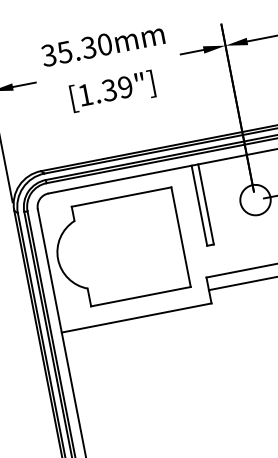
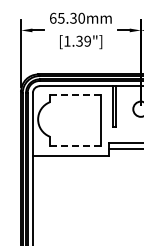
text: (47, 54) -> (52, 17), 35.30mm -> 65.30mm
line: (121, 196) -> (75, 94), solid -> dashed
line: (139, 296) -> (74, 145), solid -> dashed

